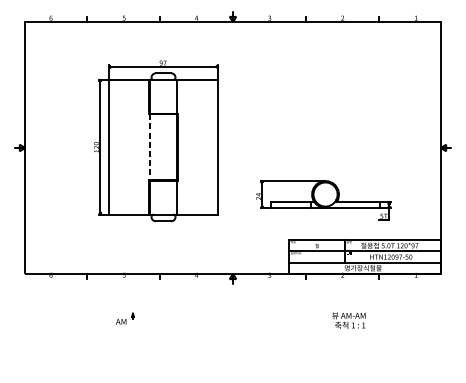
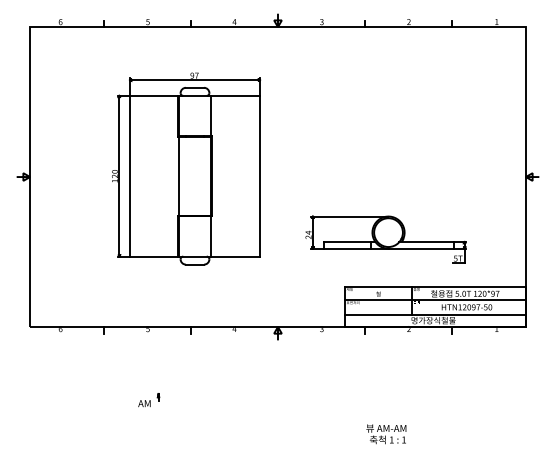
line: (149, 147) -> (178, 176), dashed -> solid
part: (125, 319) -> (149, 400), moved
text: (348, 320) -> (386, 434), moved

